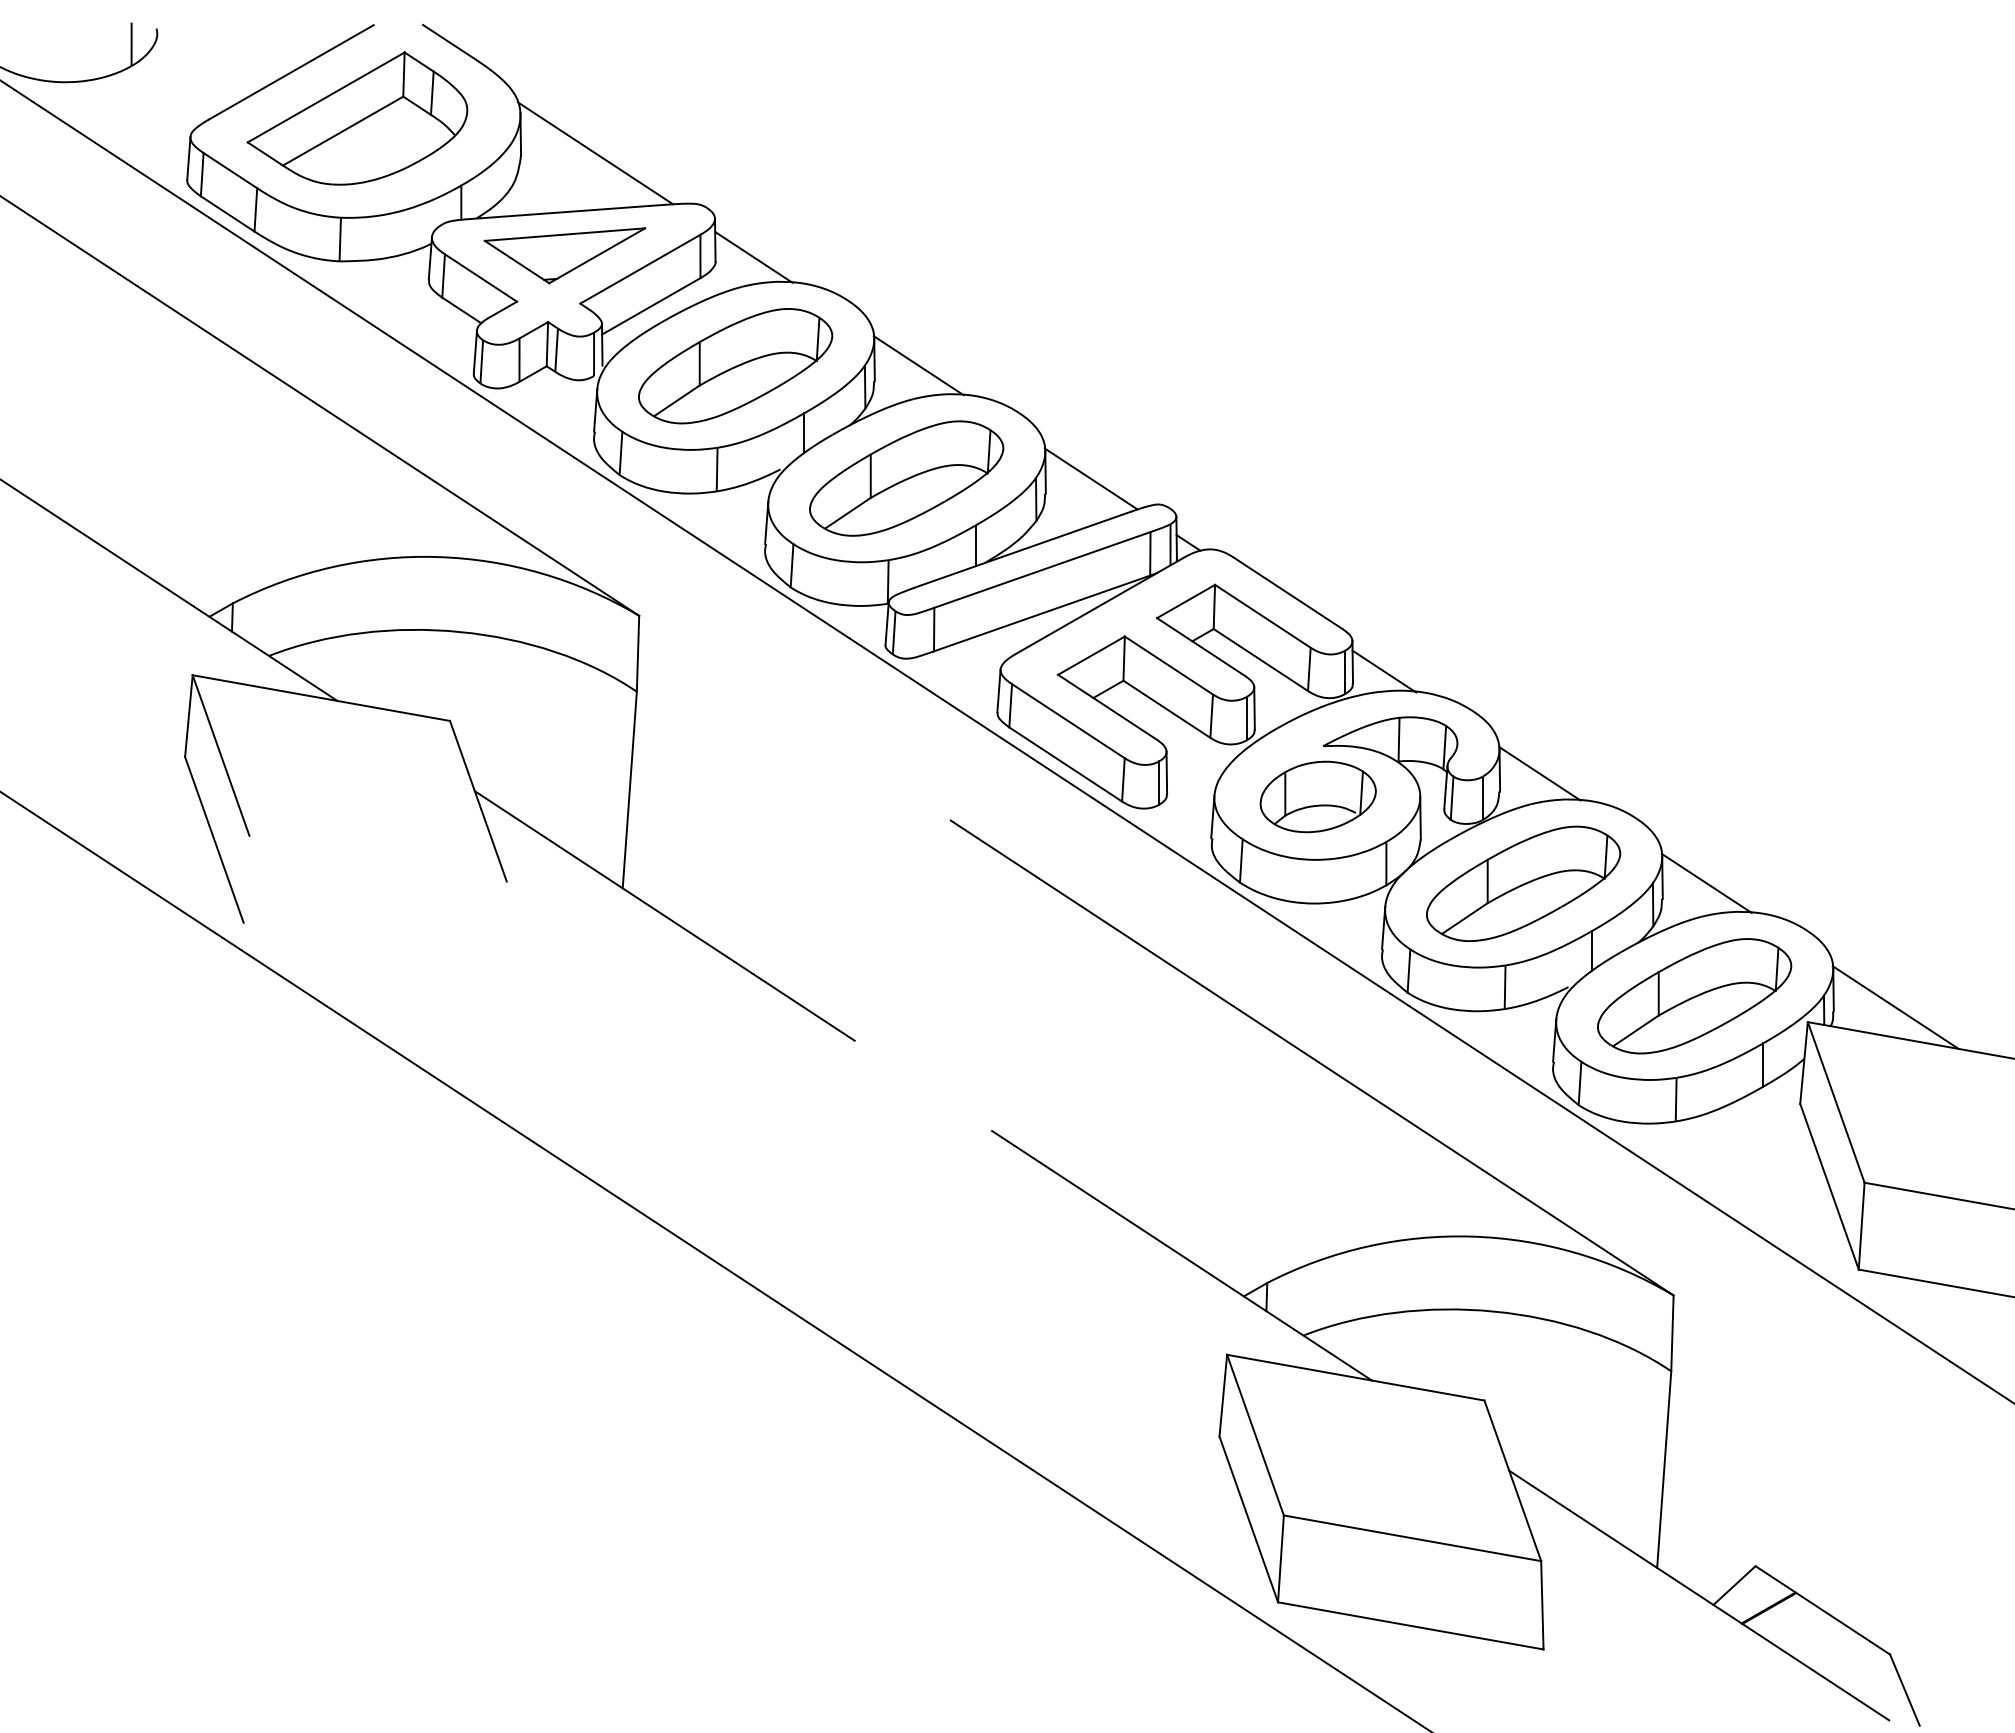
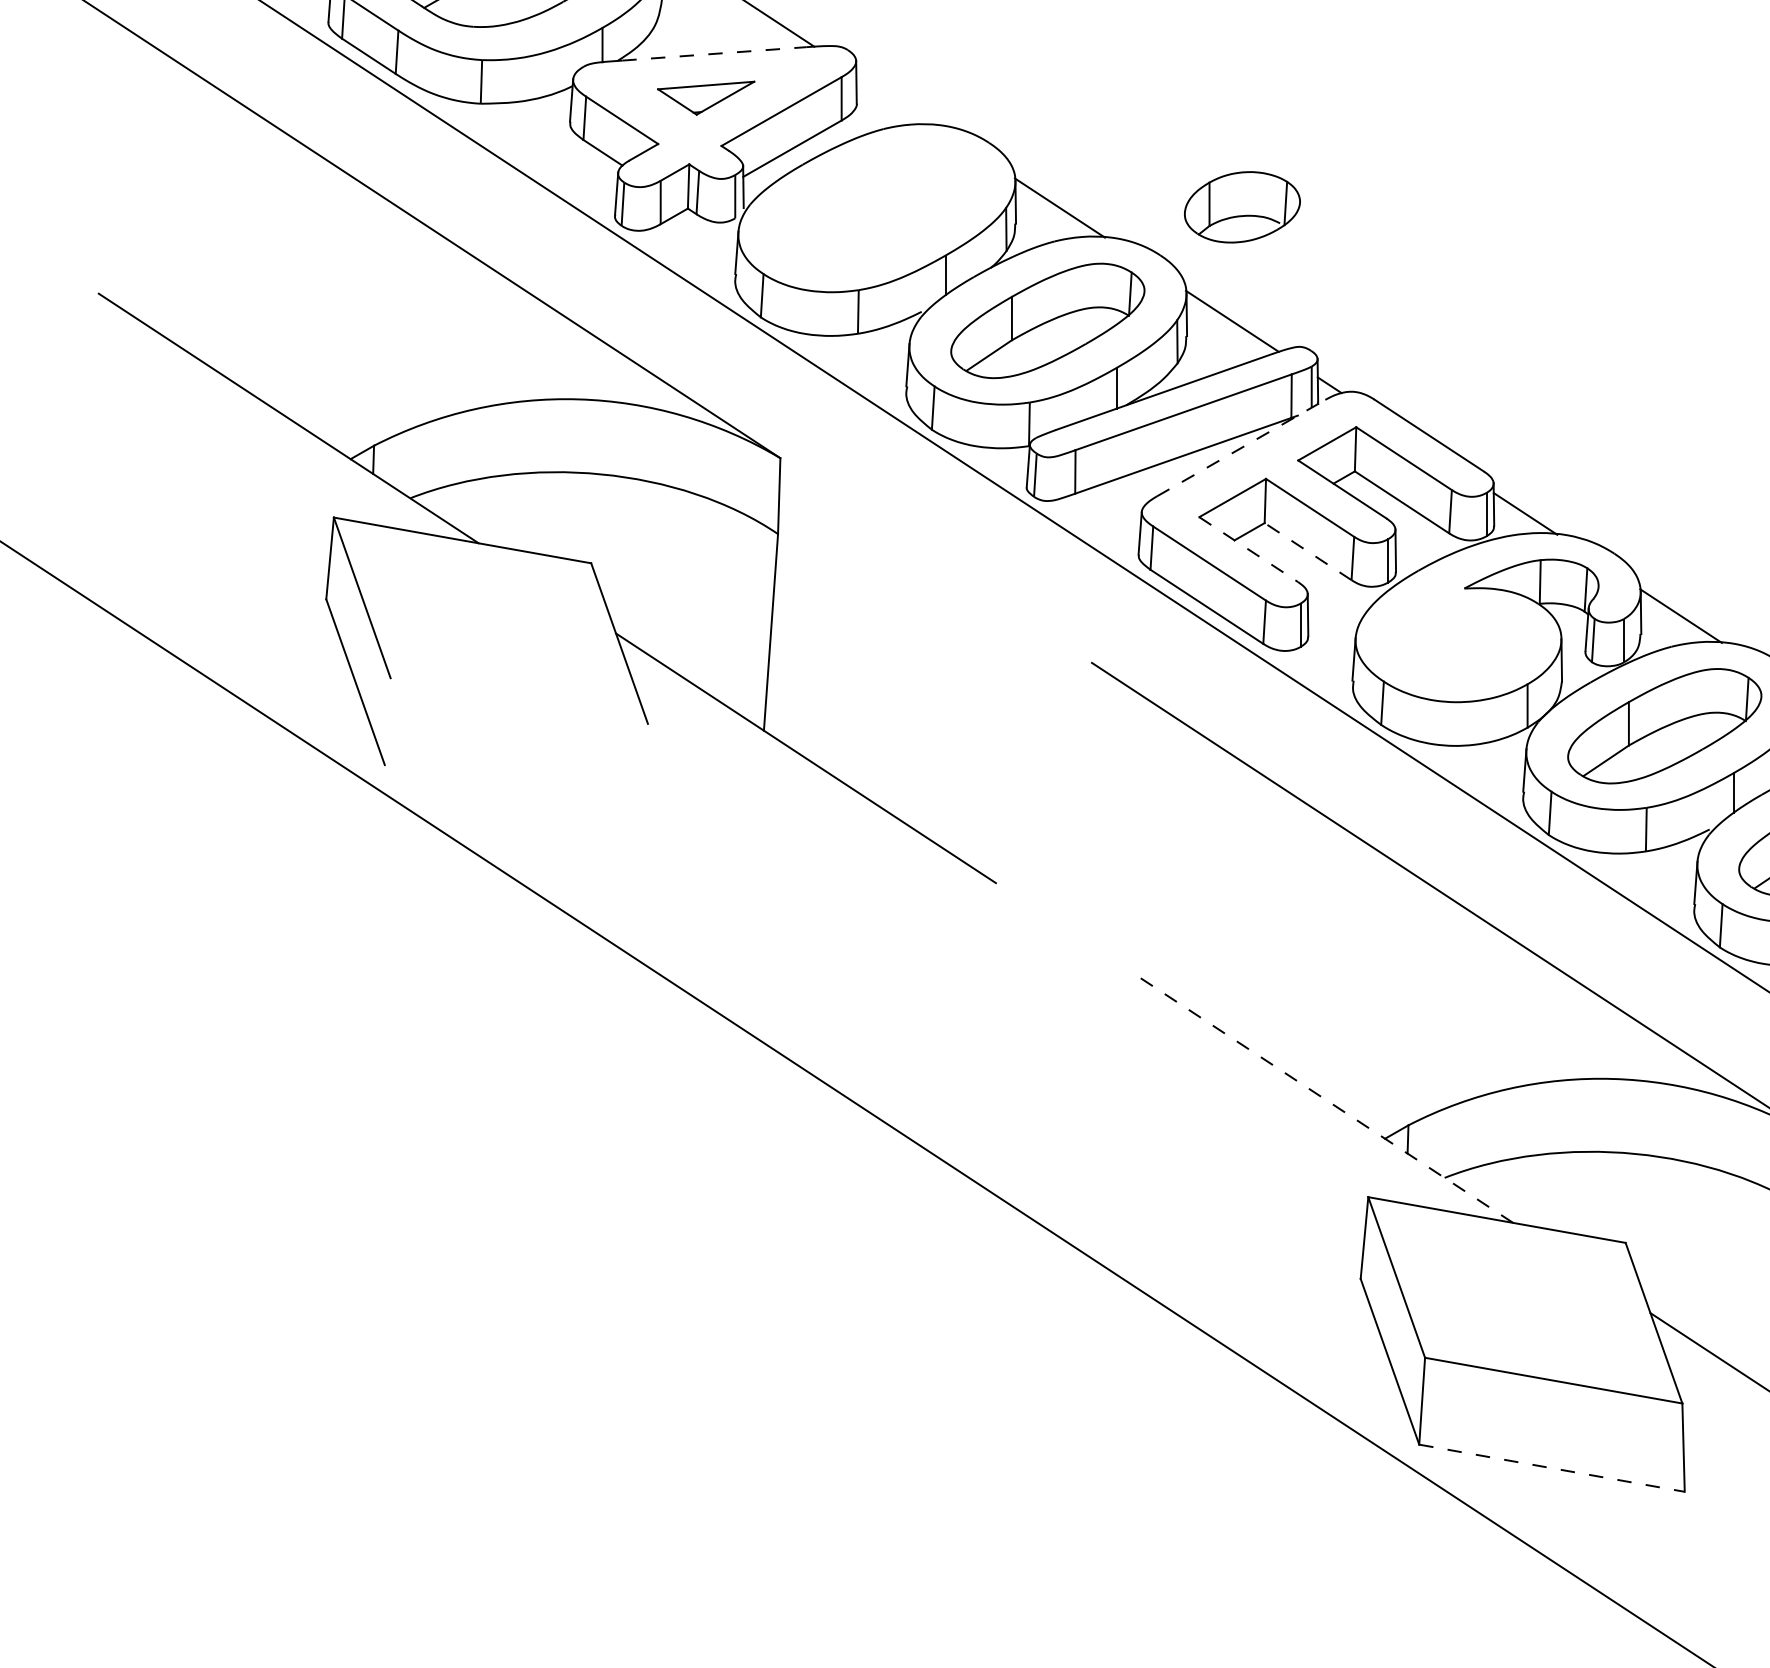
line: (573, 211) -> (714, 53), solid -> dashed
part: (564, 255) -> (705, 97), size x0.6
line: (753, 256) -> (894, 98), removed
part: (735, 366) -> (876, 208), removed
line: (1100, 605) -> (1241, 447), solid -> dashed
line: (1107, 707) -> (1248, 549), solid -> dashed
line: (1166, 709) -> (1307, 551), solid -> dashed
part: (1317, 796) -> (1241, 206), moved
line: (1181, 1255) -> (1322, 1097), solid -> dashed
line: (1410, 1625) -> (1551, 1467), solid -> dashed

